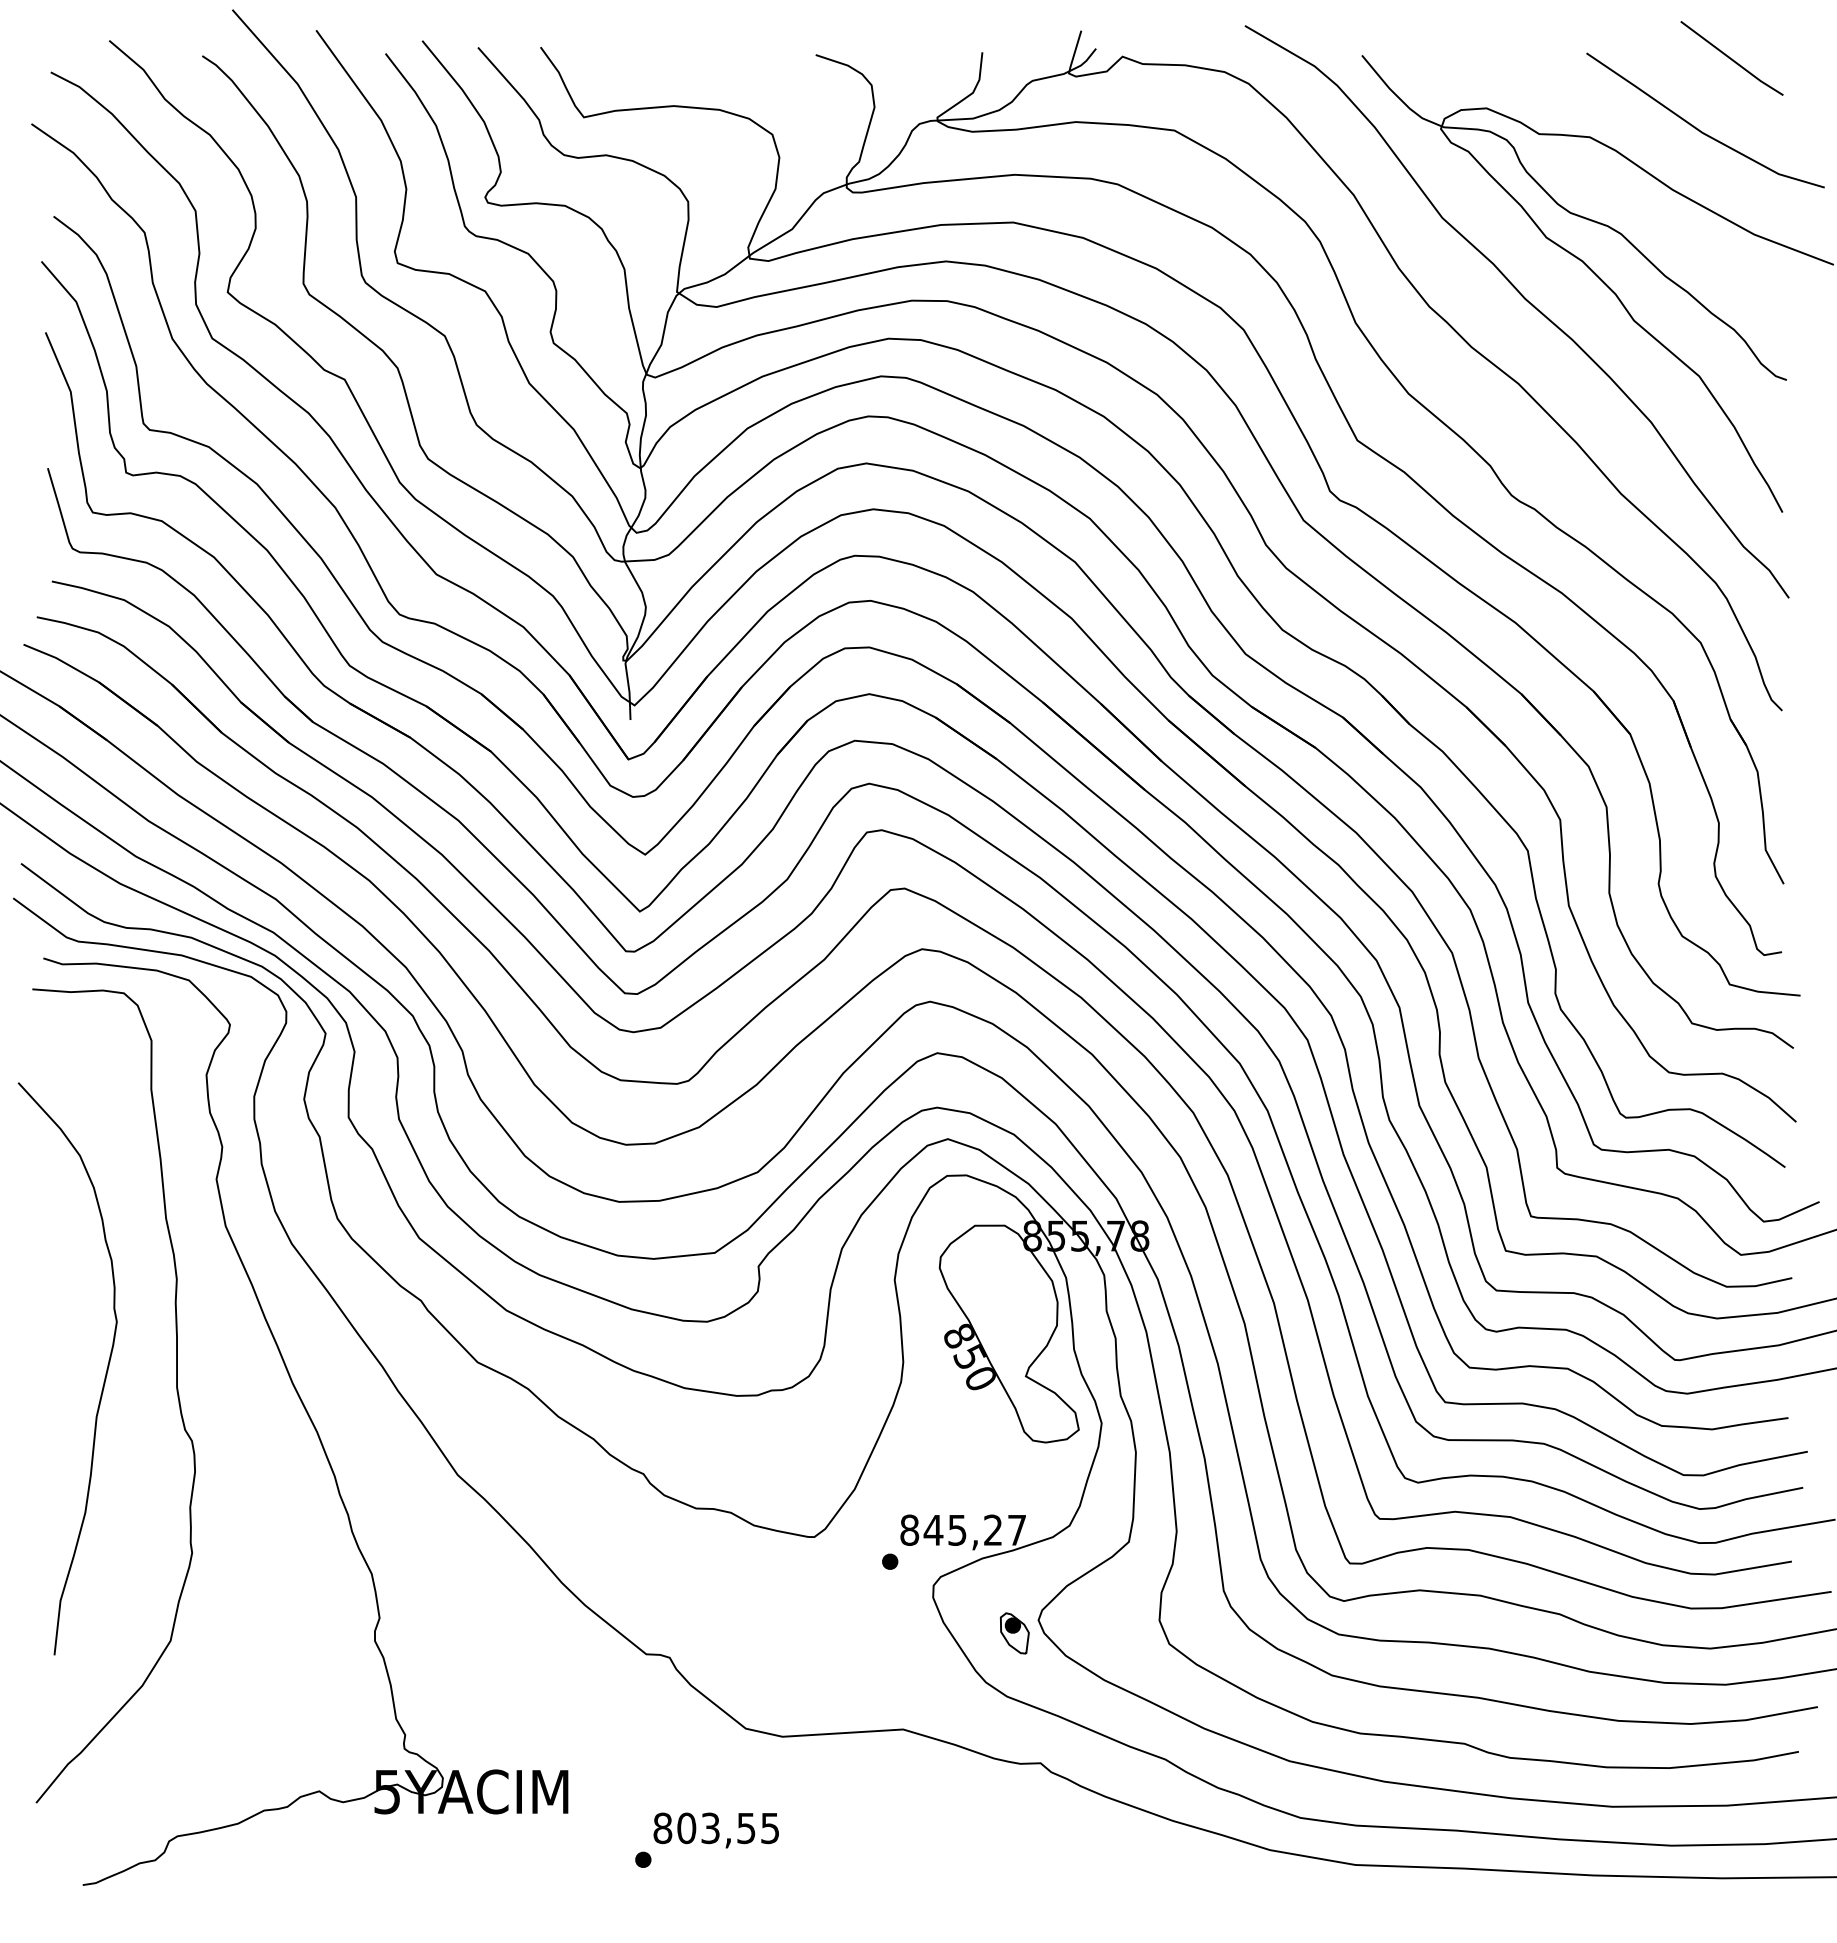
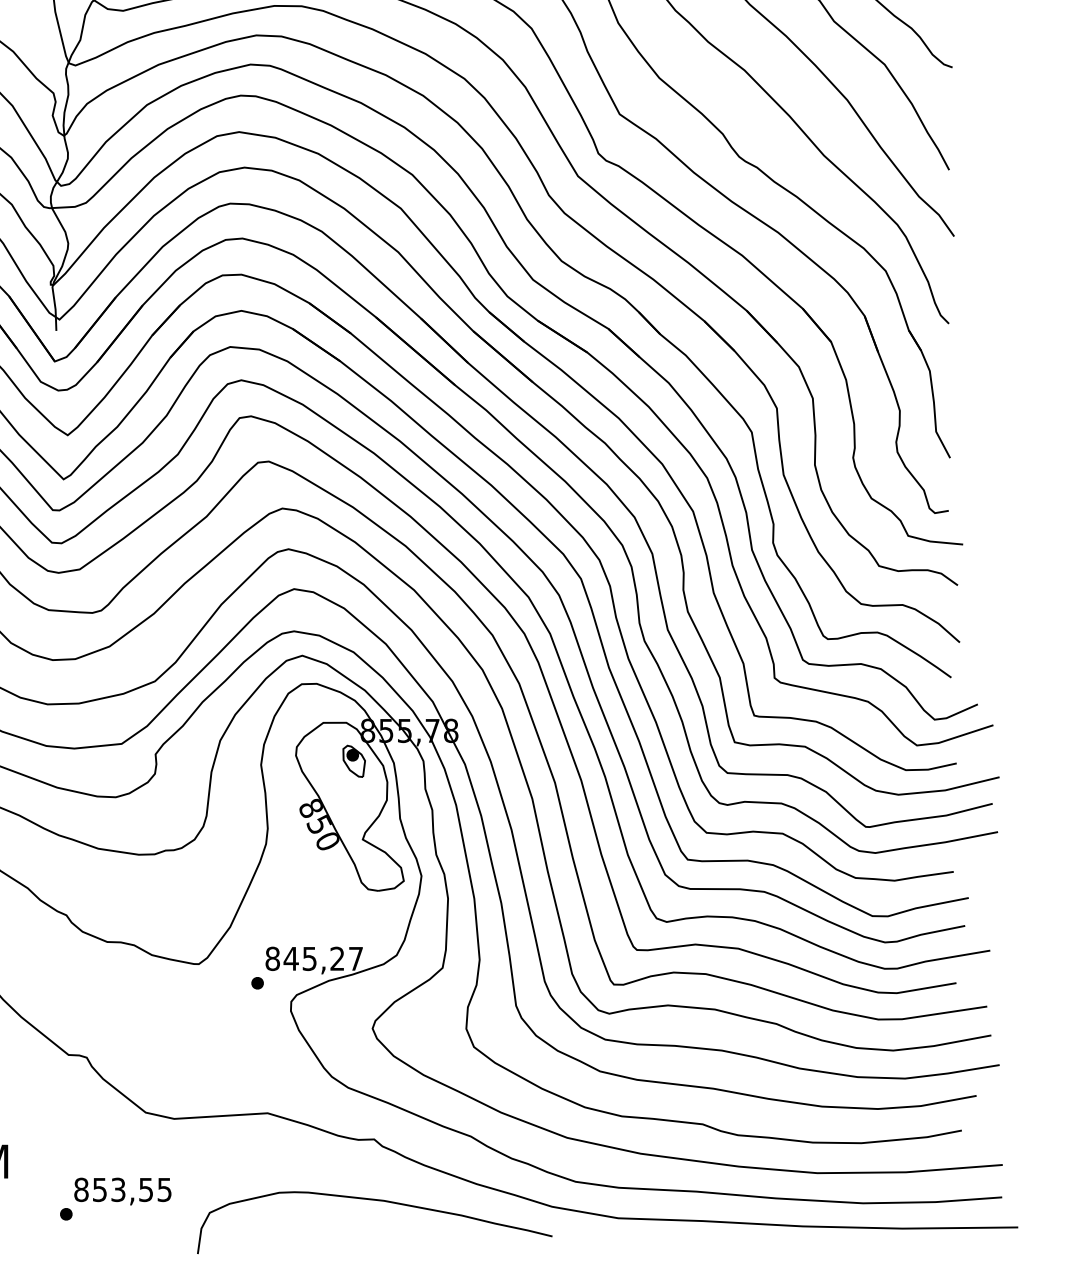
part: (1014, 1633) -> (353, 761), moved
text: (686, 1828) -> (99, 1189), 803,55 -> 853,55
curve: (1041, 1842) -> (374, 1200), added

